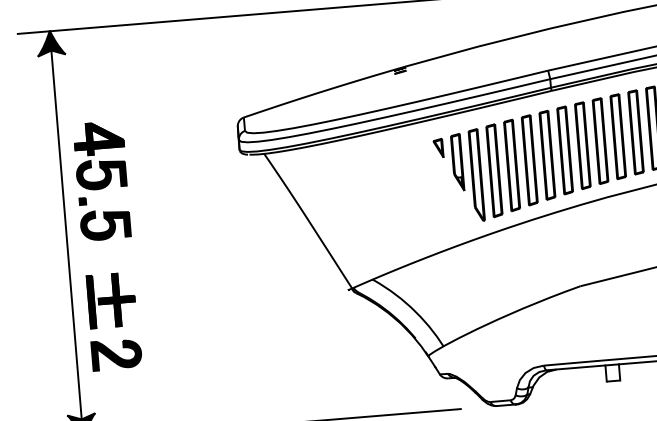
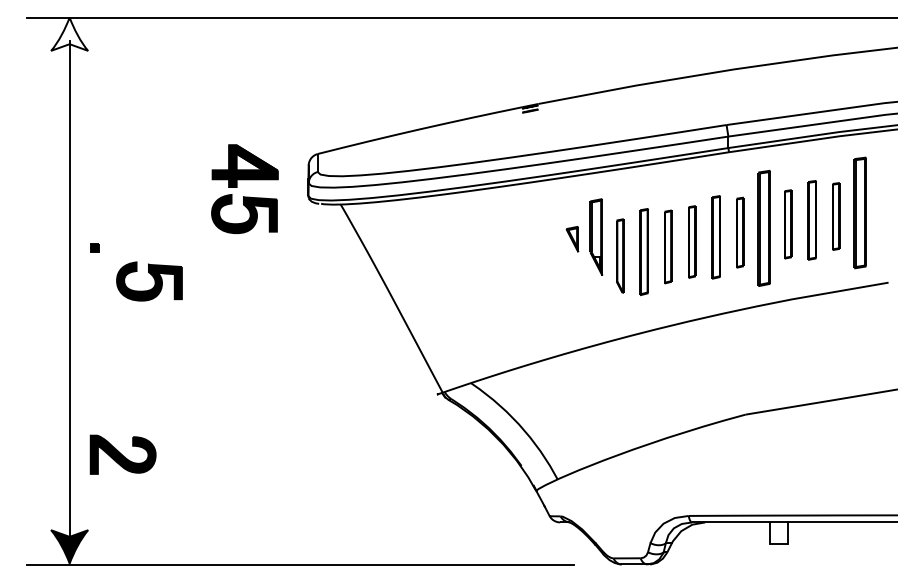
fill: (50, 42) -> (69, 33), removed
part: (635, 132) -> (835, 216), size x0.6
part: (617, 136) -> (811, 220), size x0.7
part: (599, 141) -> (787, 224), size x0.6
part: (438, 148) -> (572, 239), moved
part: (564, 150) -> (739, 232), size x0.6
part: (546, 155) -> (715, 237), size x0.7
part: (529, 159) -> (691, 241), size x0.6
part: (100, 161) -> (244, 196), moved
part: (511, 165) -> (667, 246), size x0.6
part: (493, 170) -> (643, 251), size x0.7
part: (476, 174) -> (619, 255), size x0.6
part: (105, 224) -> (149, 281), moved
part: (111, 300) -> (122, 382), removed

